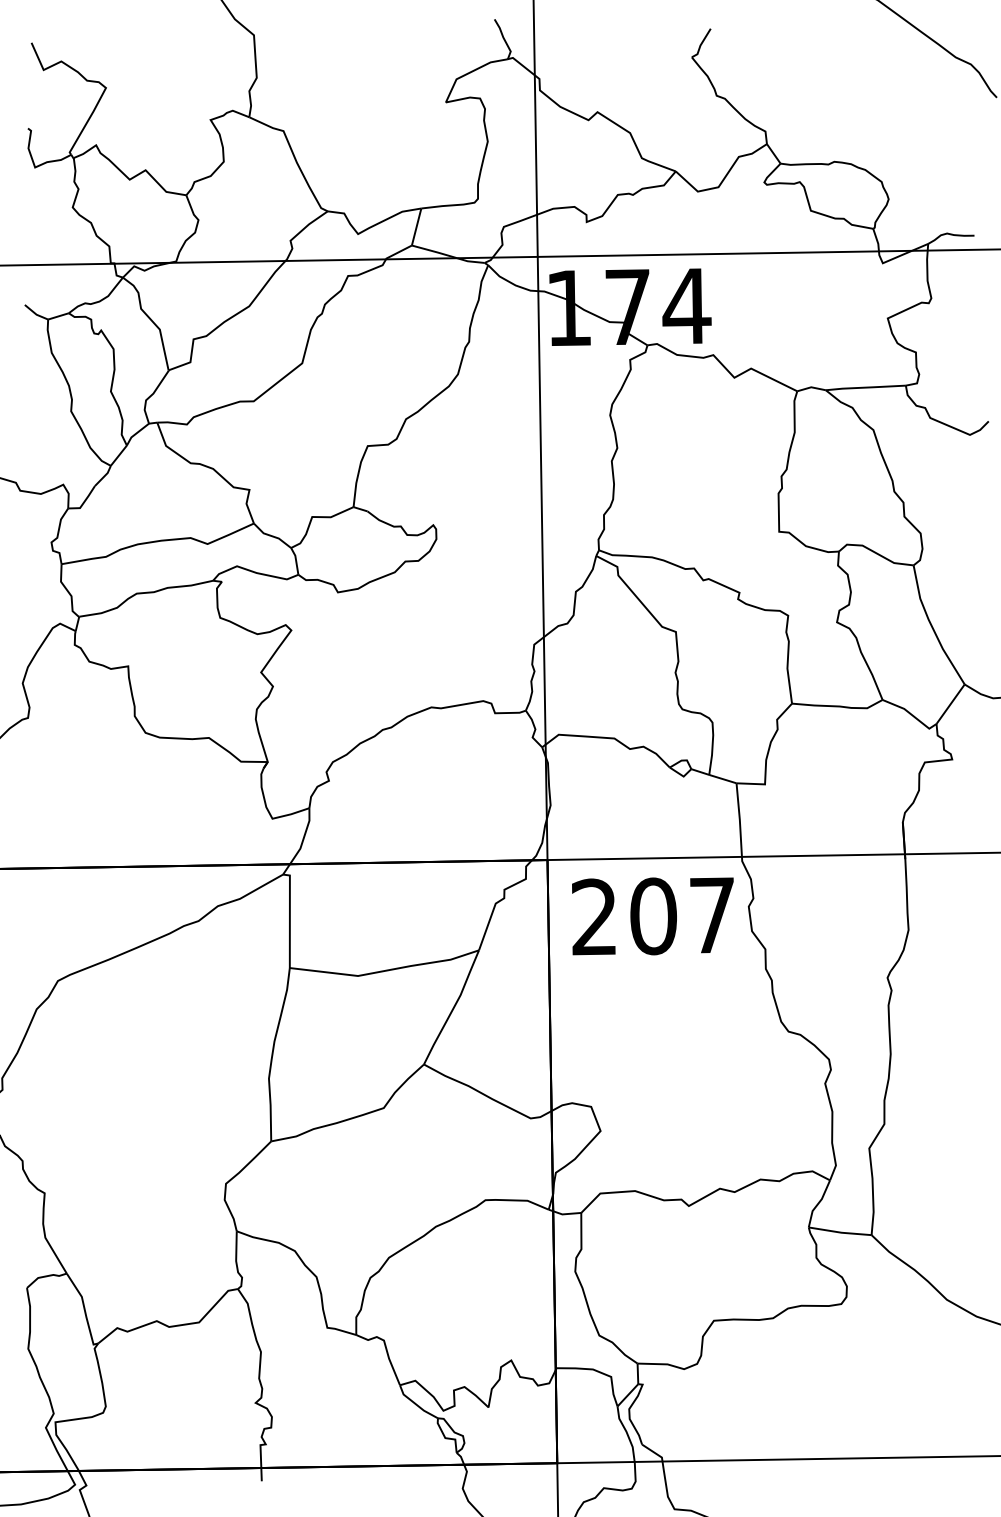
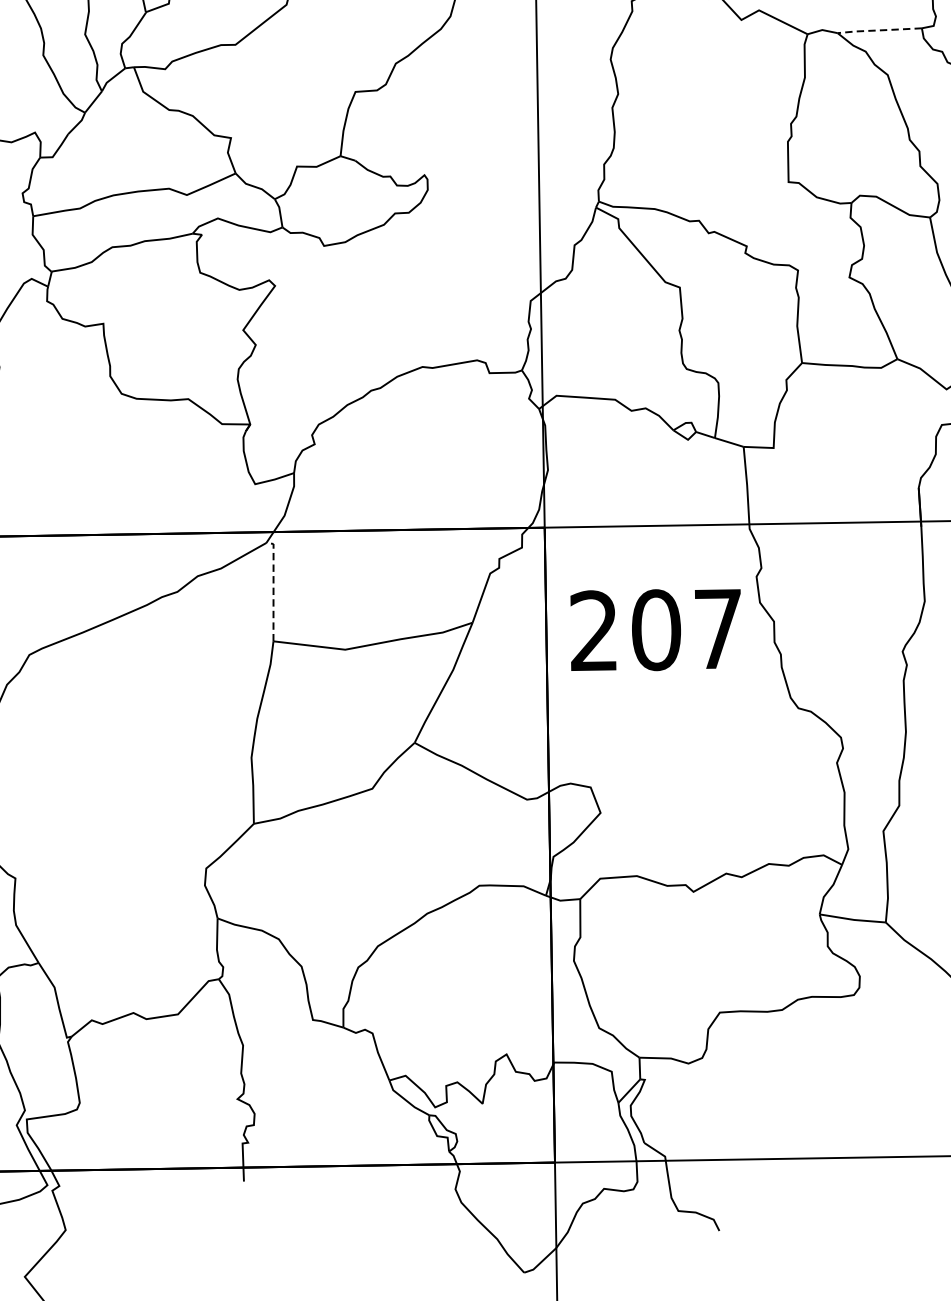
line: (865, 387) -> (879, 30), solid -> dashed
text: (652, 916) -> (655, 630), moved
line: (289, 917) -> (273, 588), solid -> dashed

